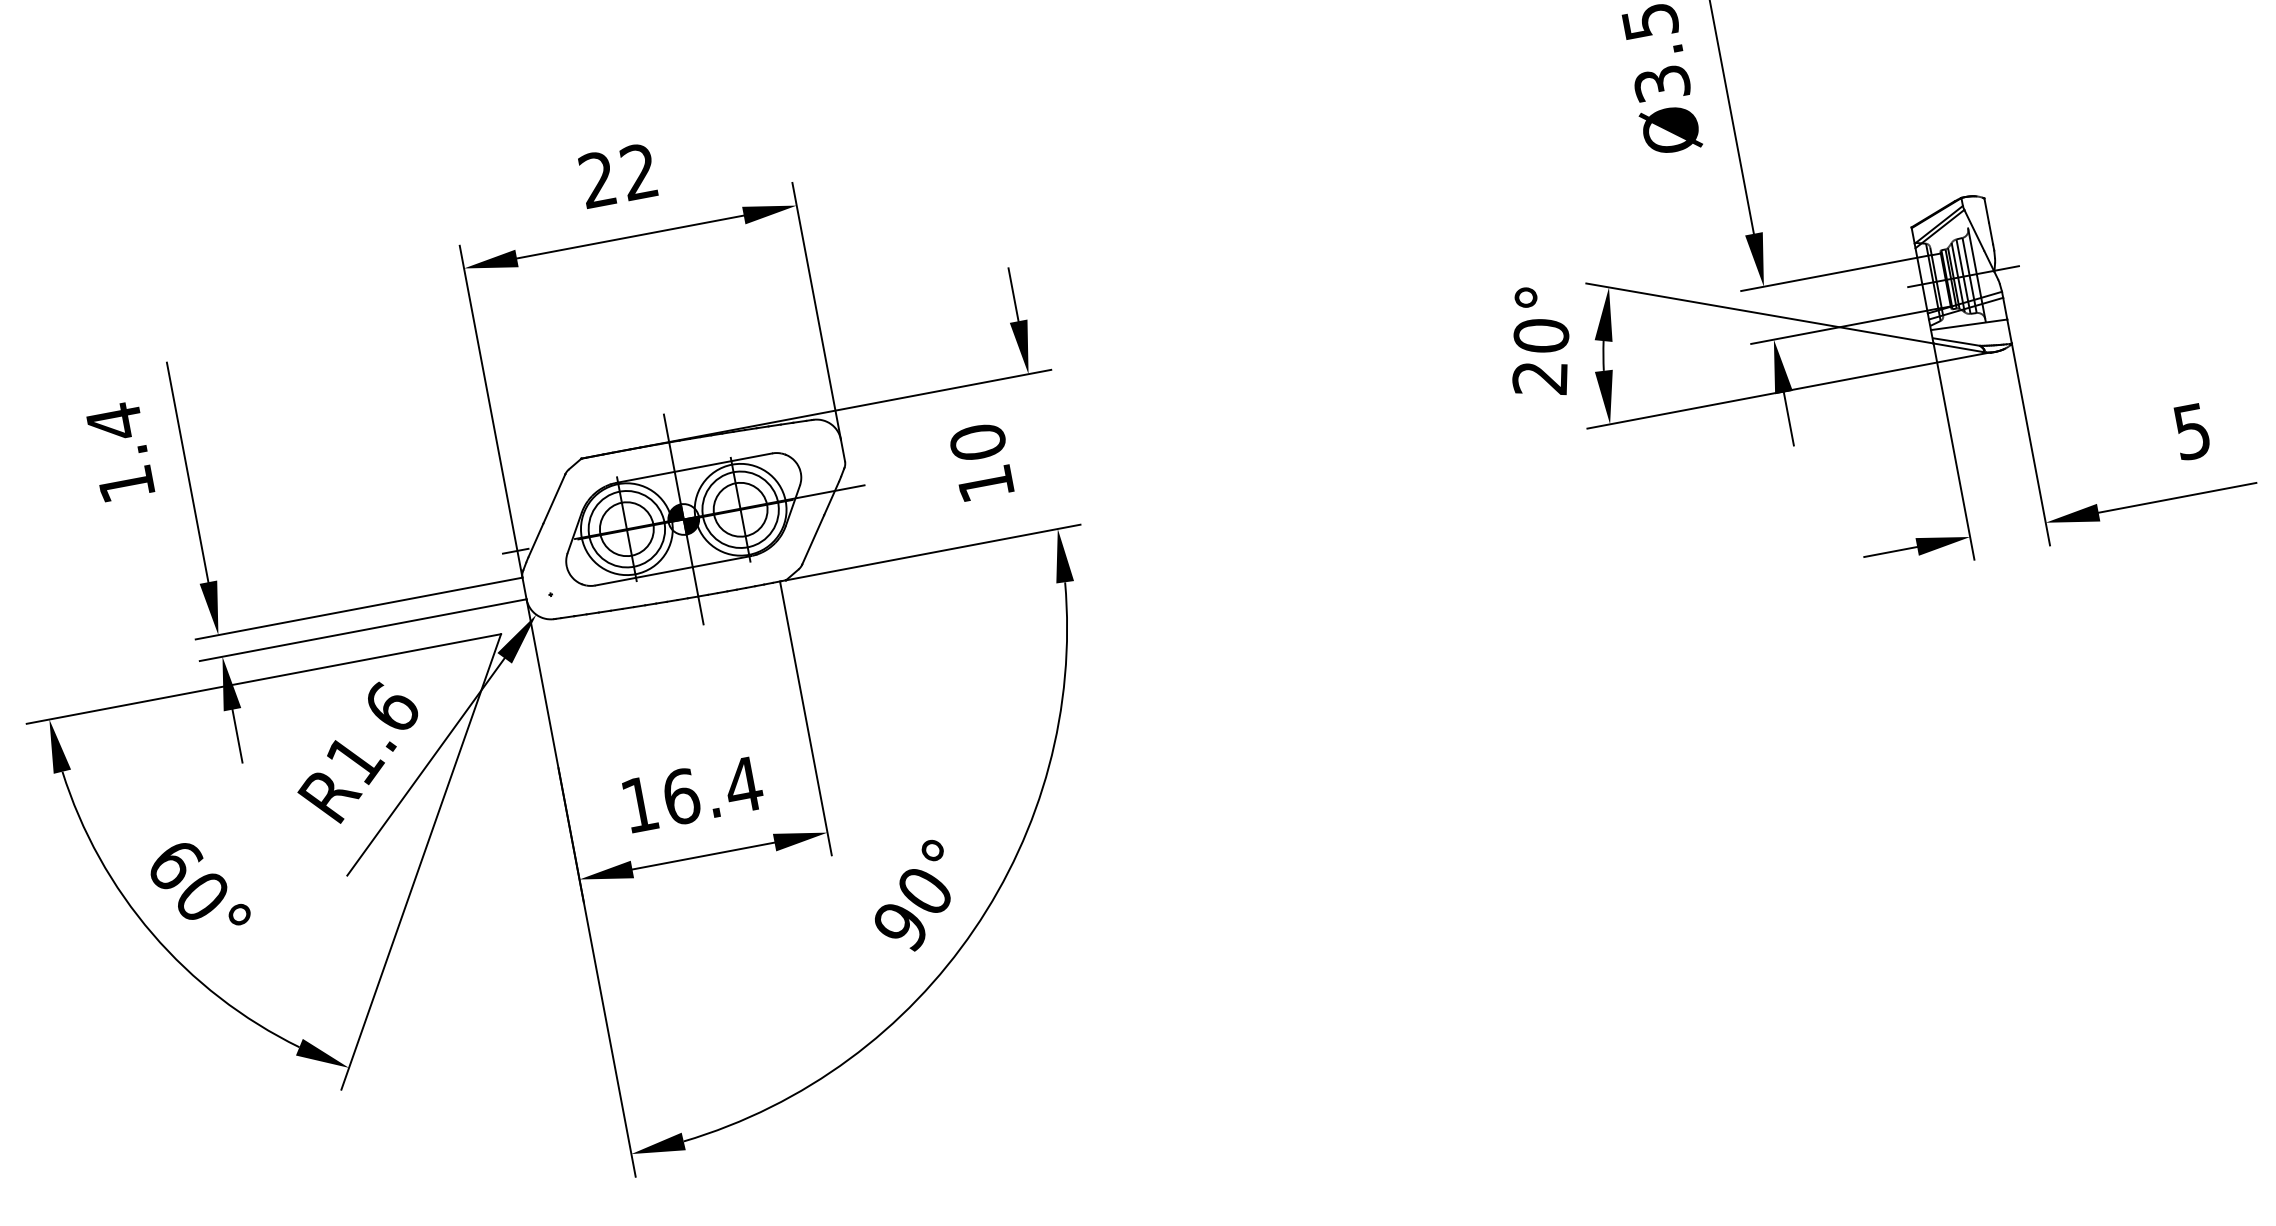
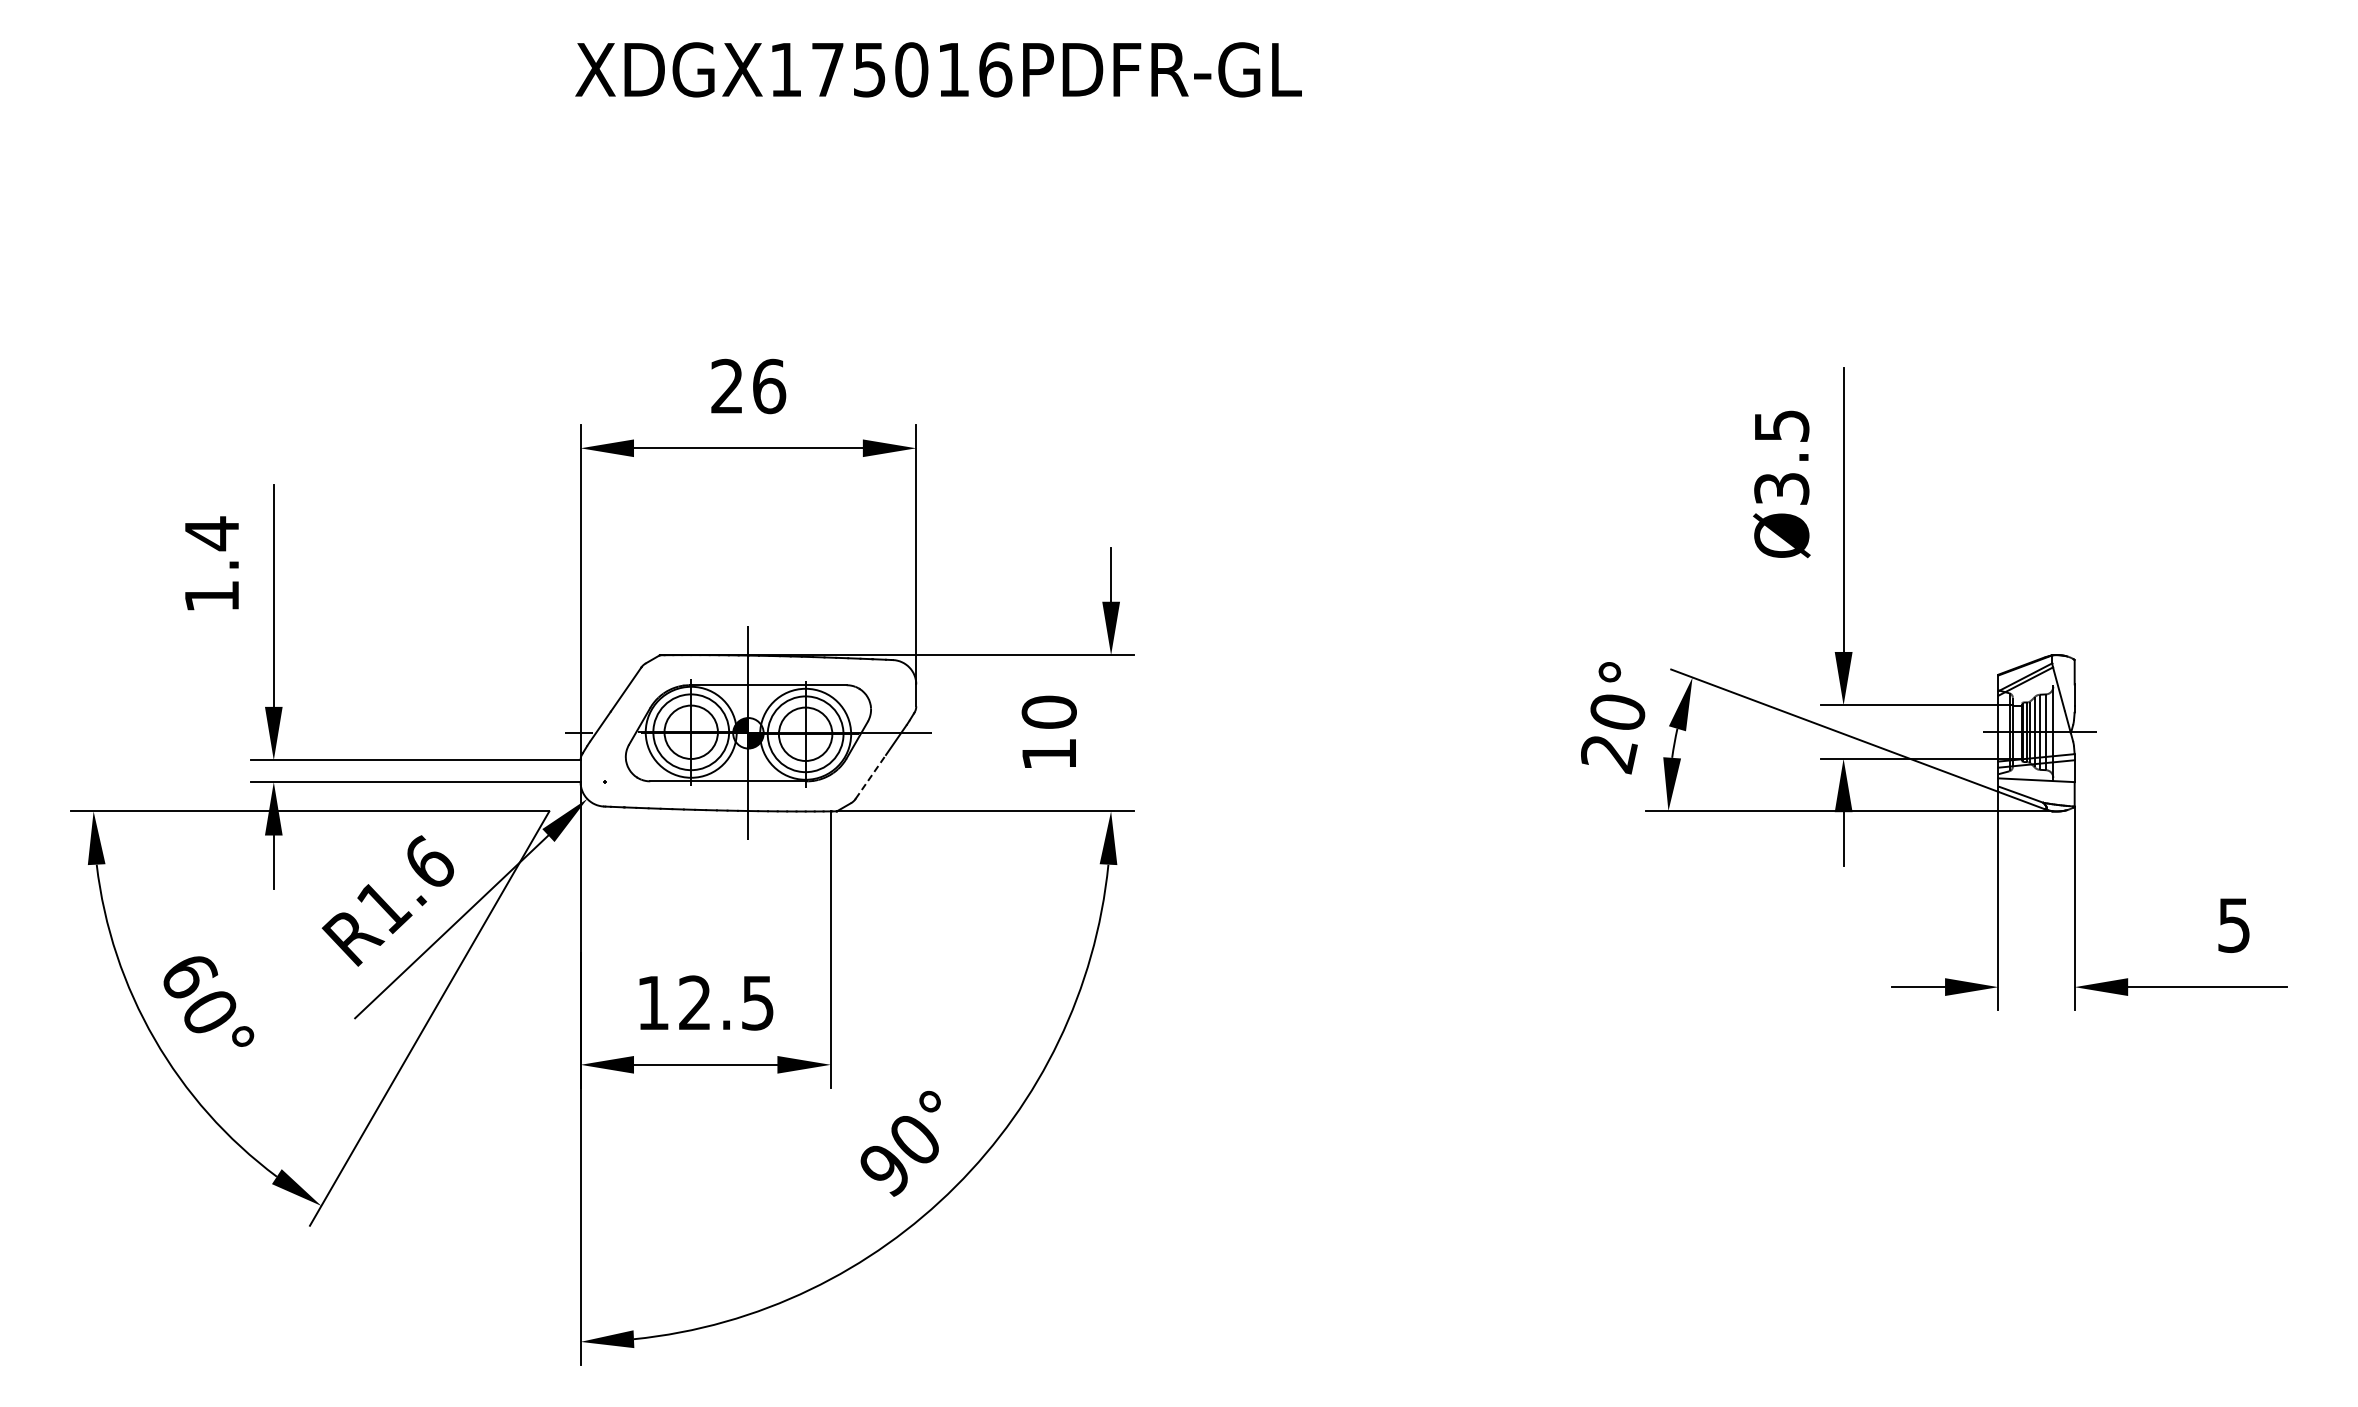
text: (639, 171) -> (769, 386), 22 -> 26
line: (812, 539) -> (870, 776), solid -> dashed
text: (713, 790) -> (727, 1002), 16.4 -> 12.5

